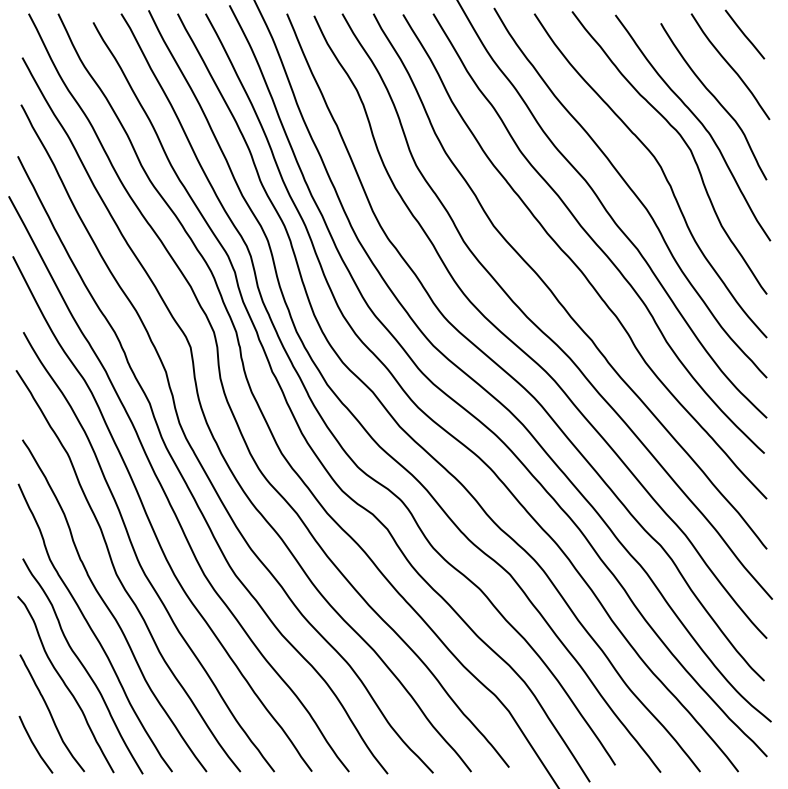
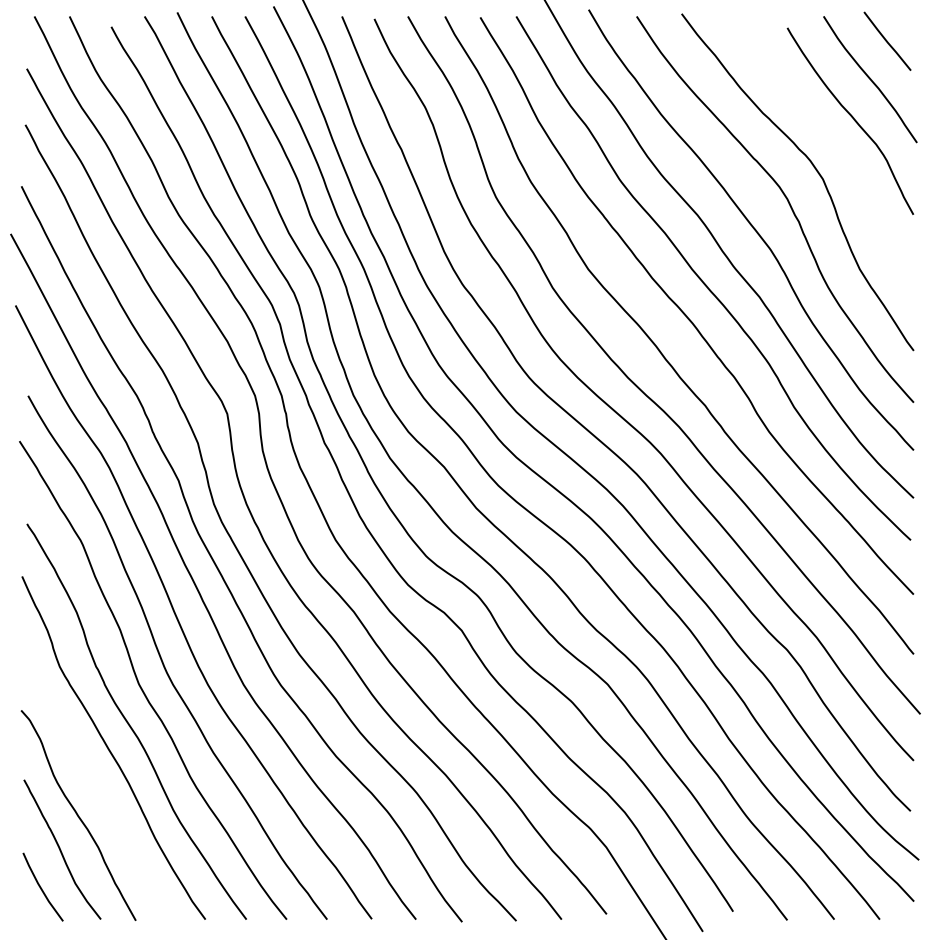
curve: (698, 121) -> (832, 144), removed
curve: (82, 666) -> (98, 793), removed

